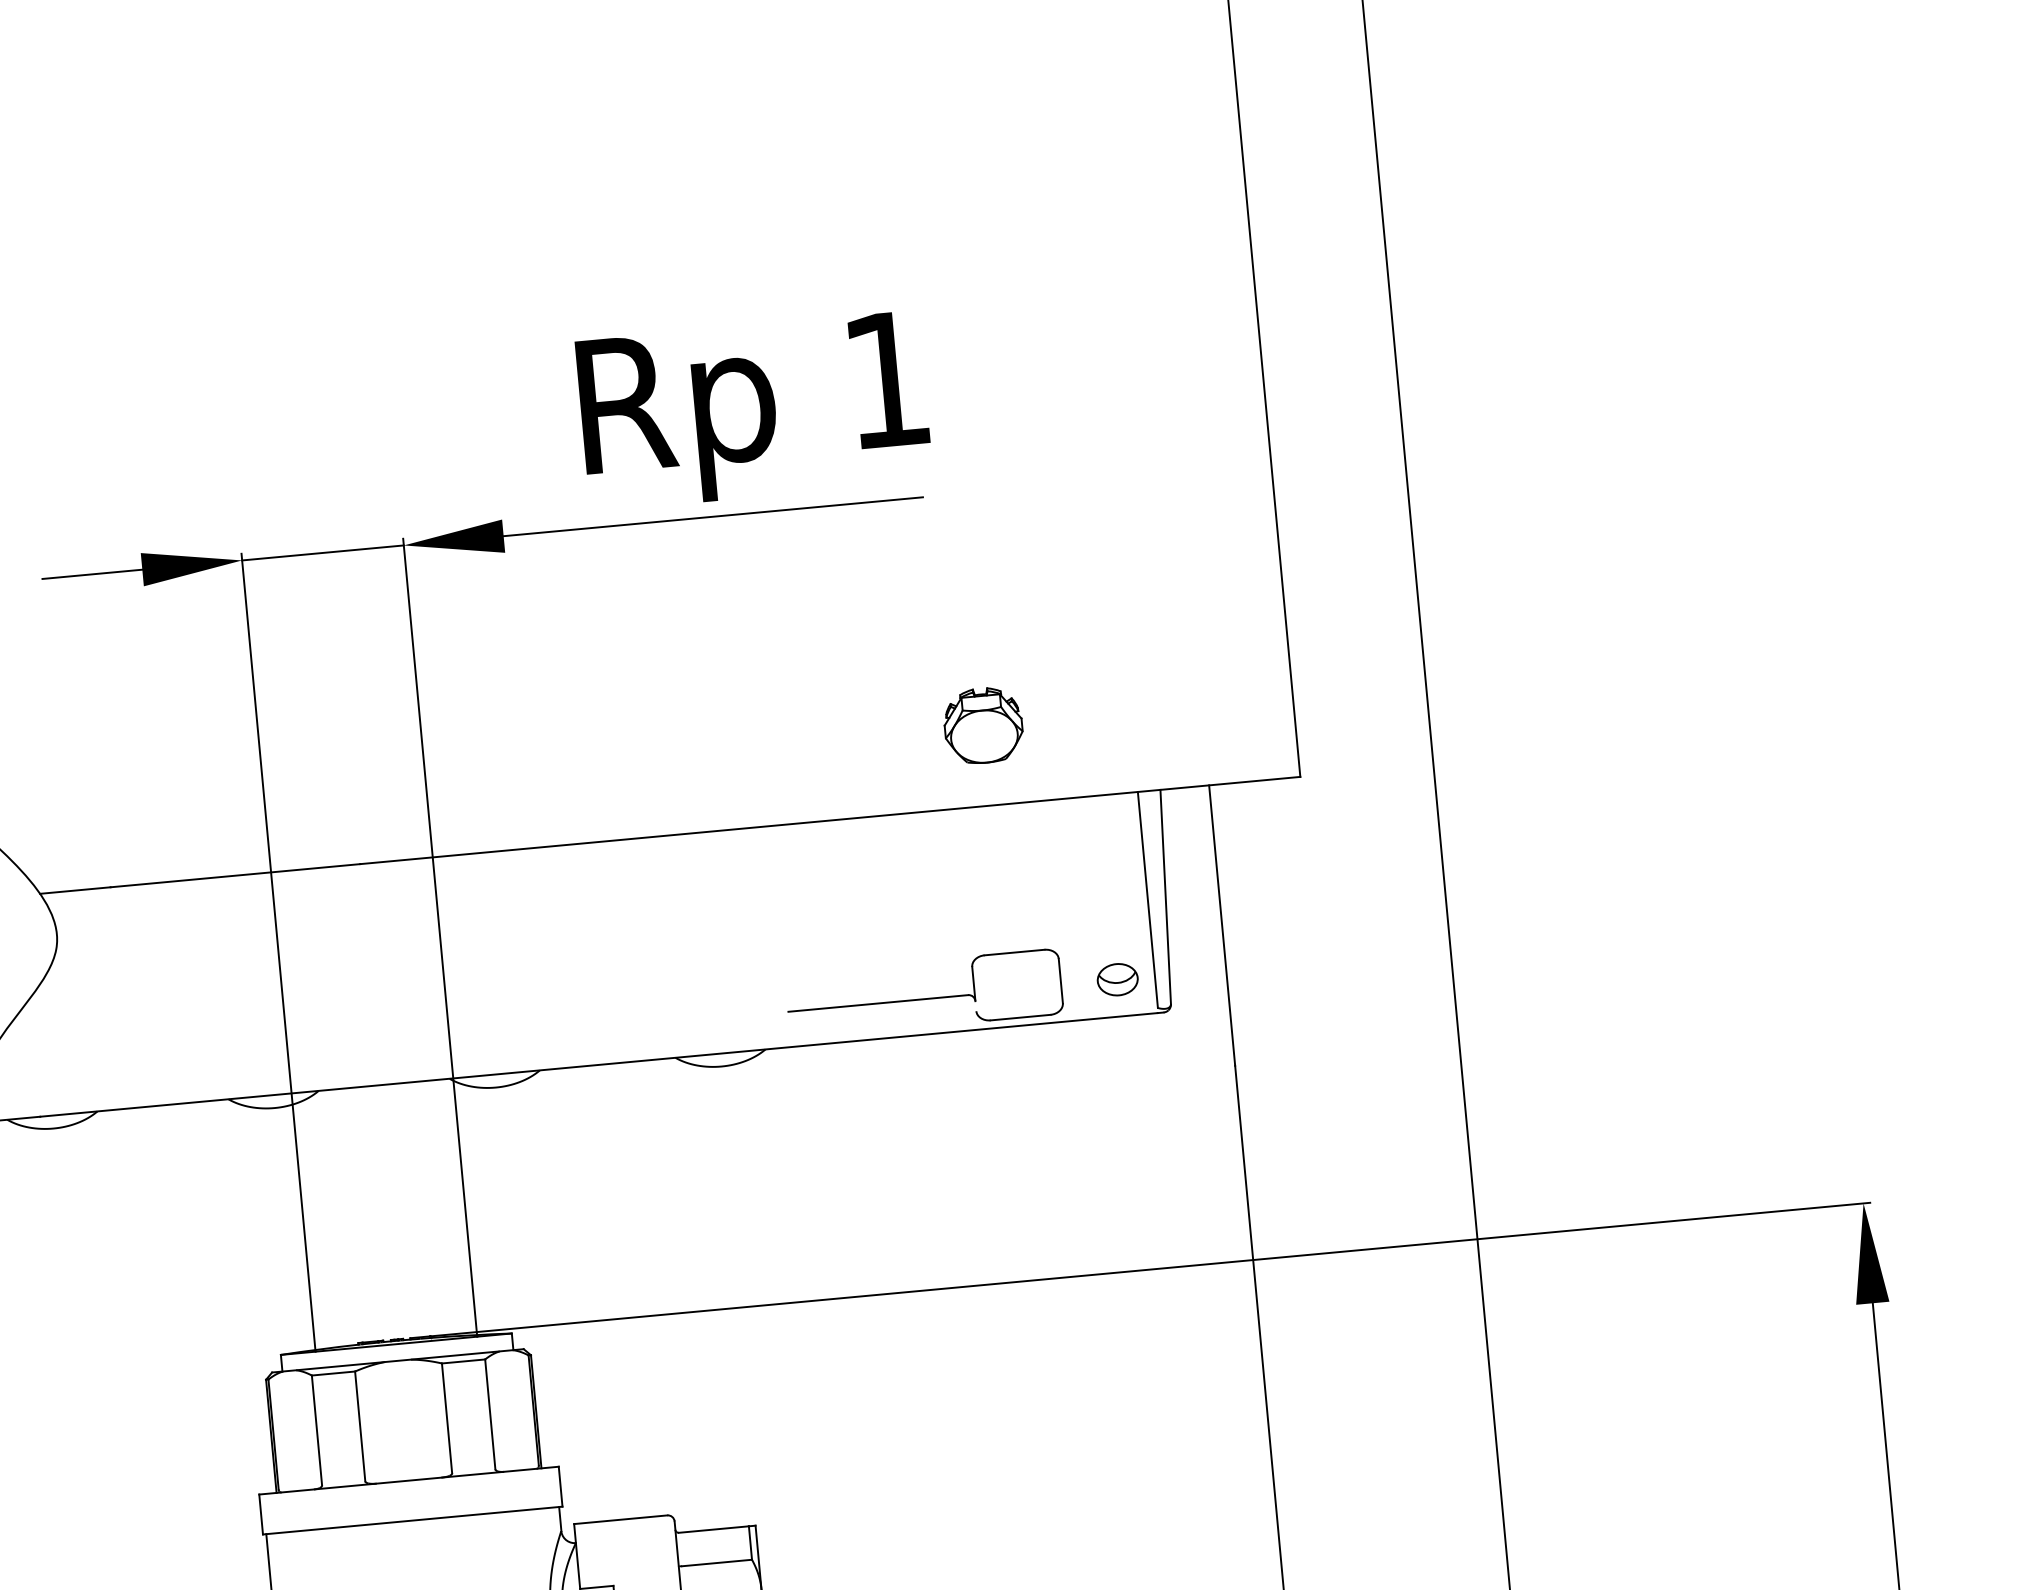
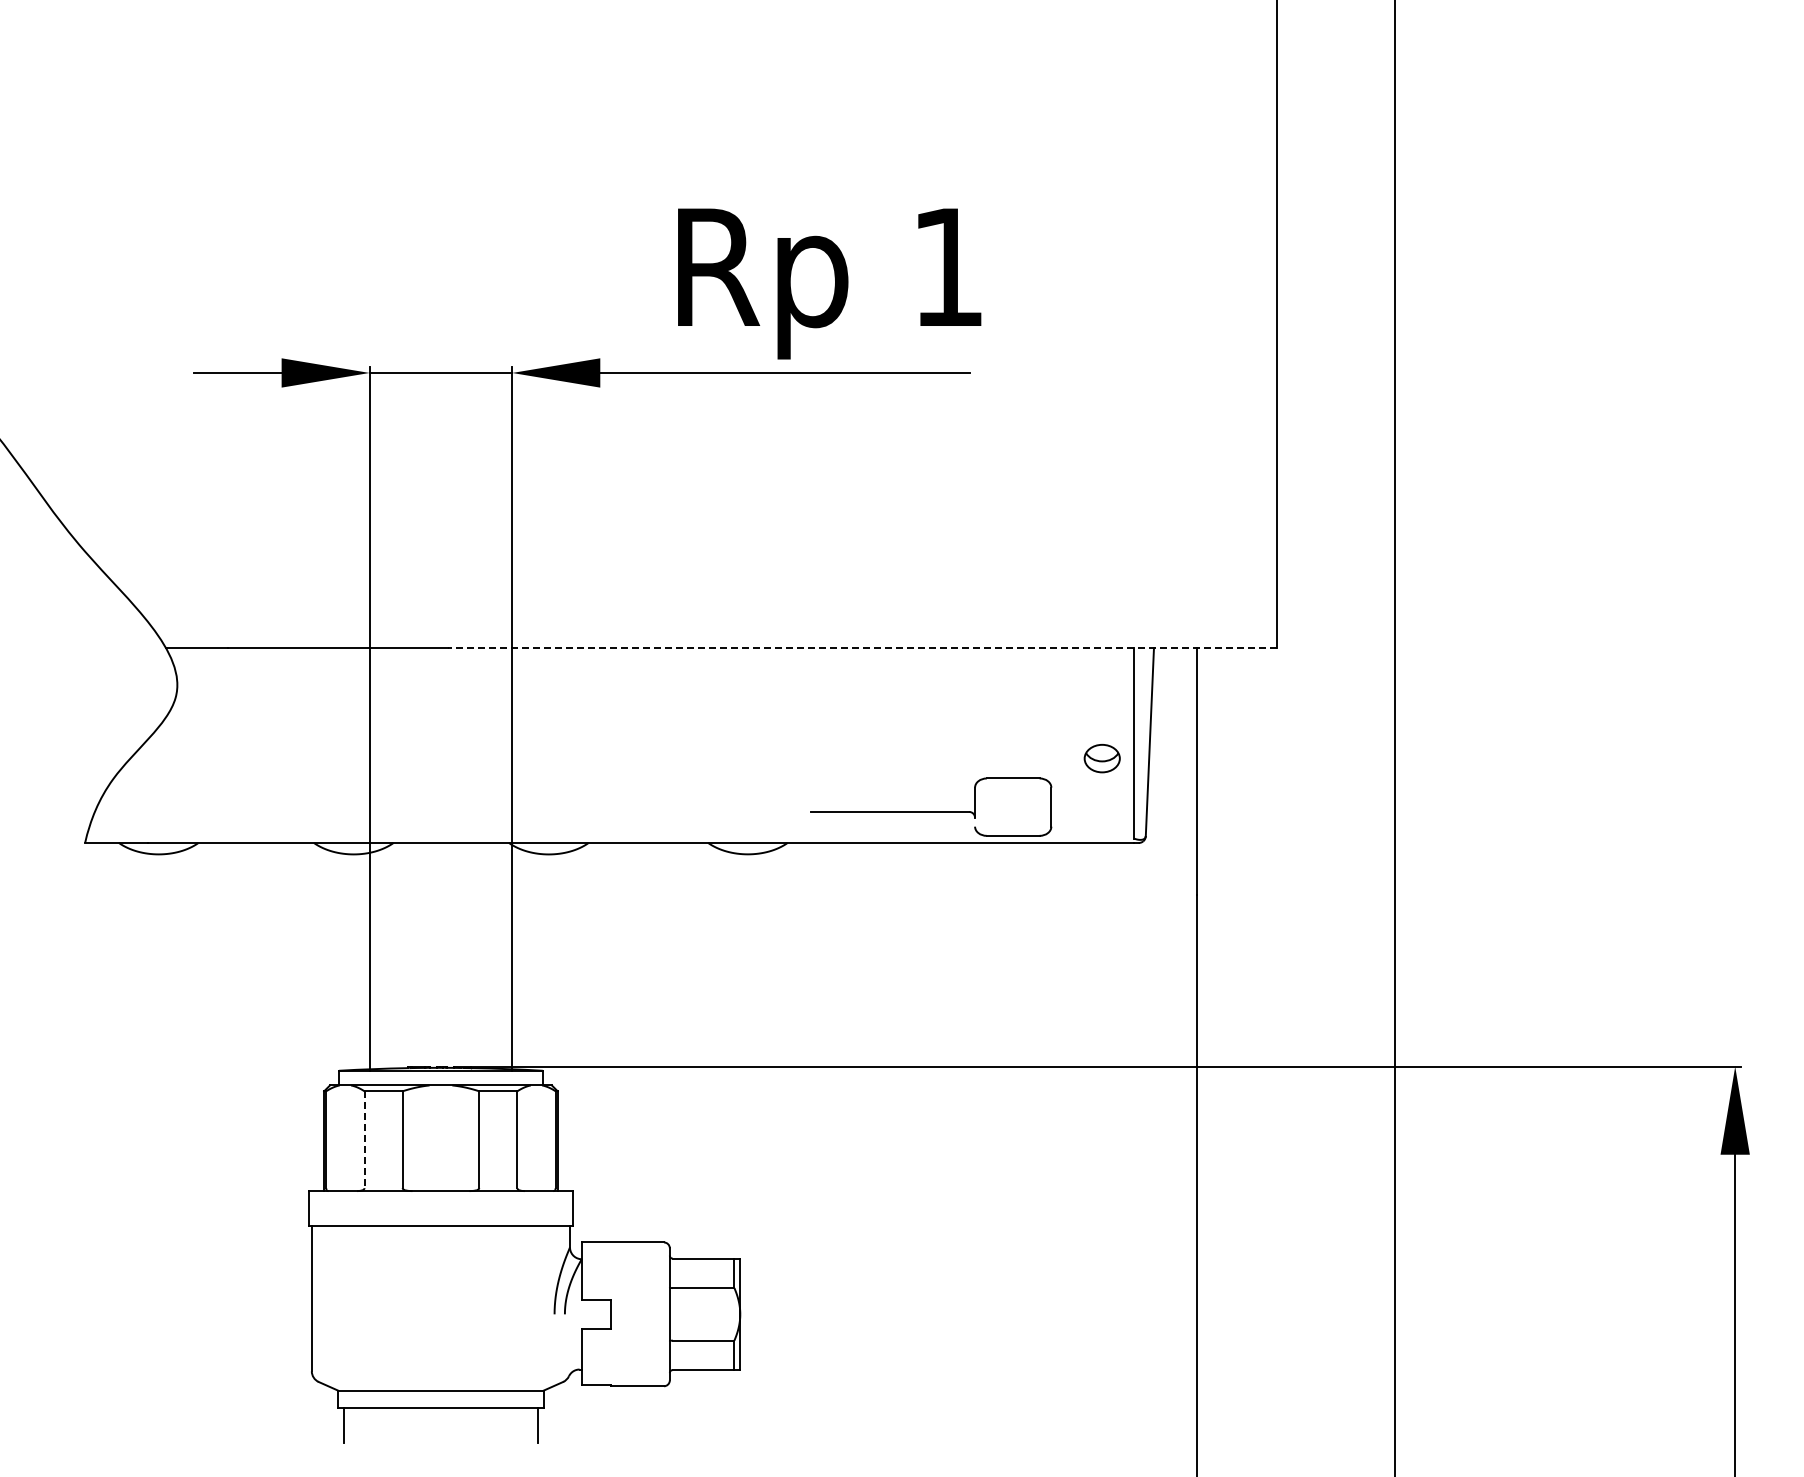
part: (983, 725) -> (1004, 577), removed
line: (829, 821) -> (862, 648), solid -> dashed
part: (1116, 979) -> (1101, 758), moved
line: (317, 1431) -> (364, 1140), solid -> dashed

